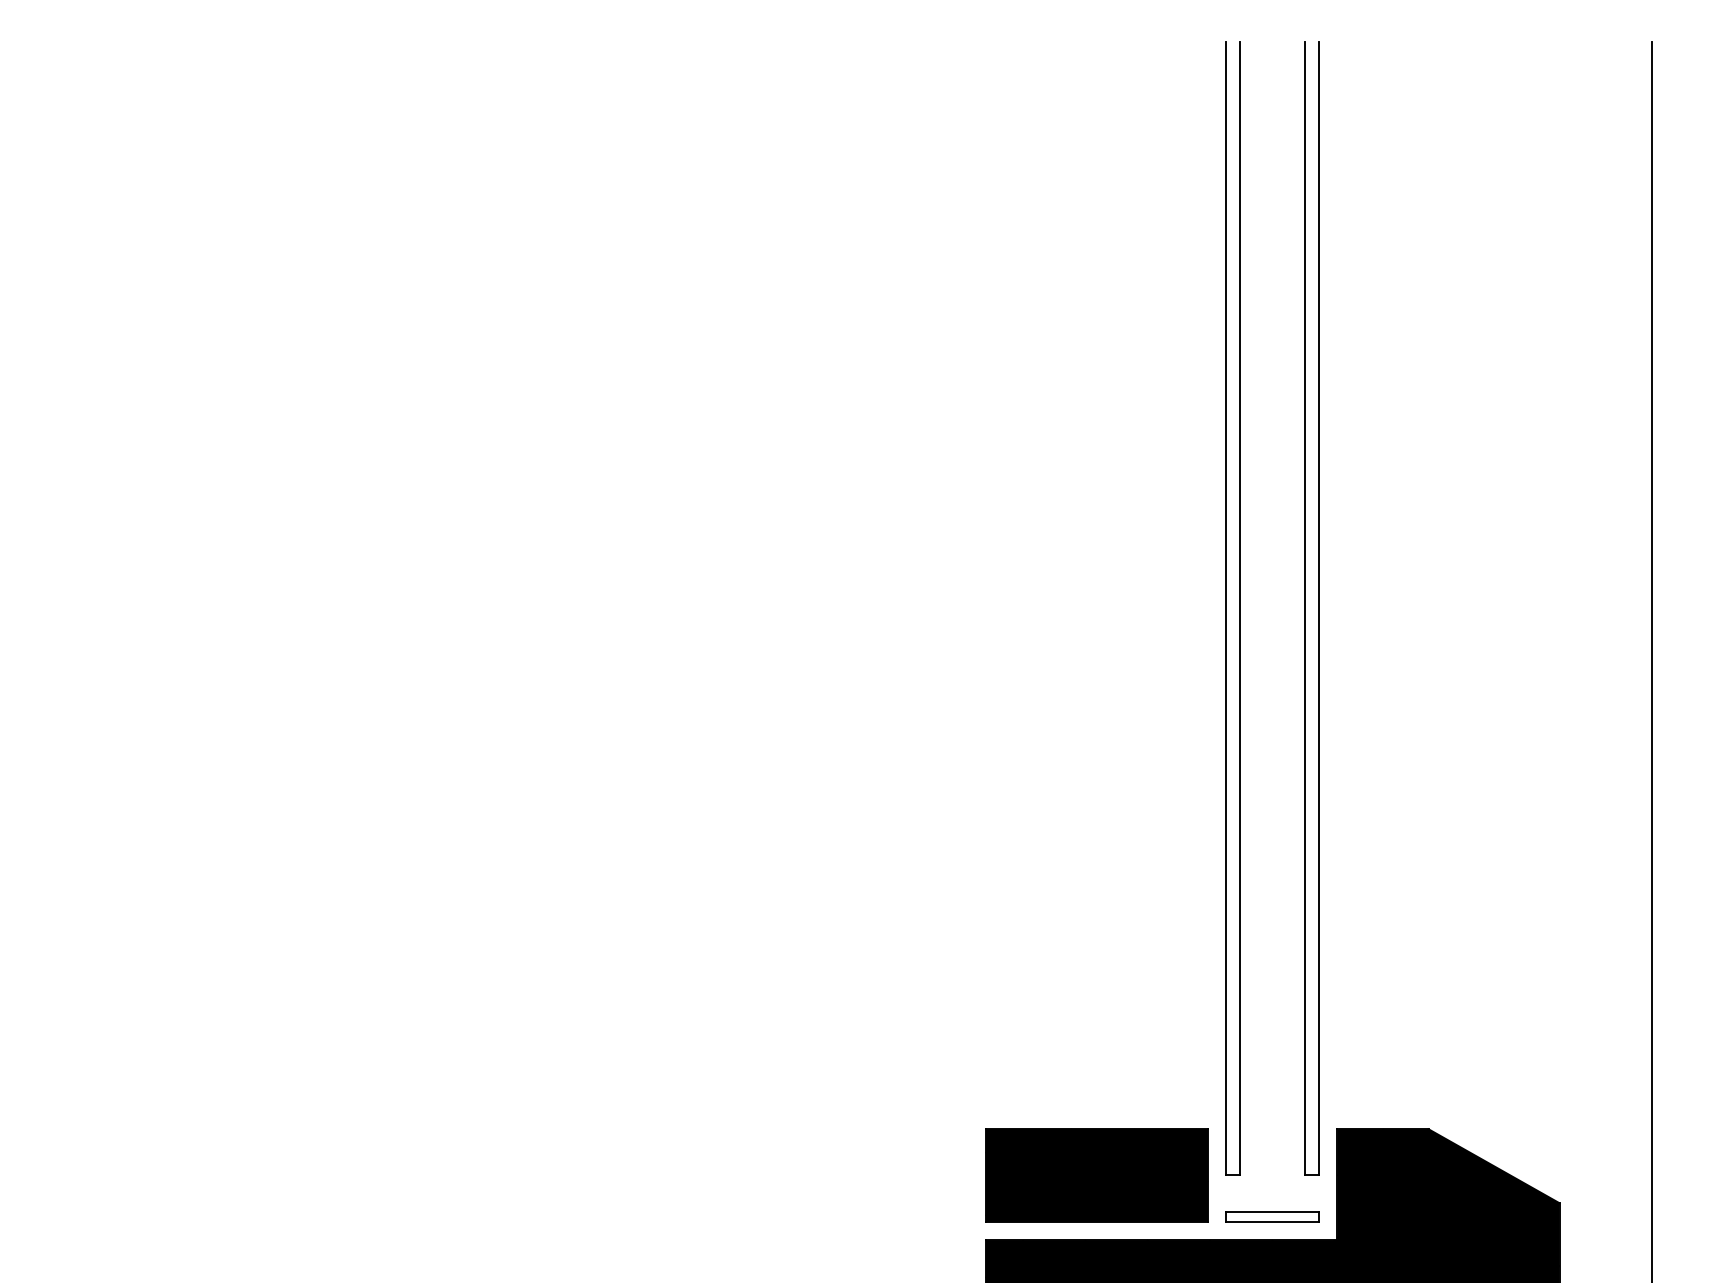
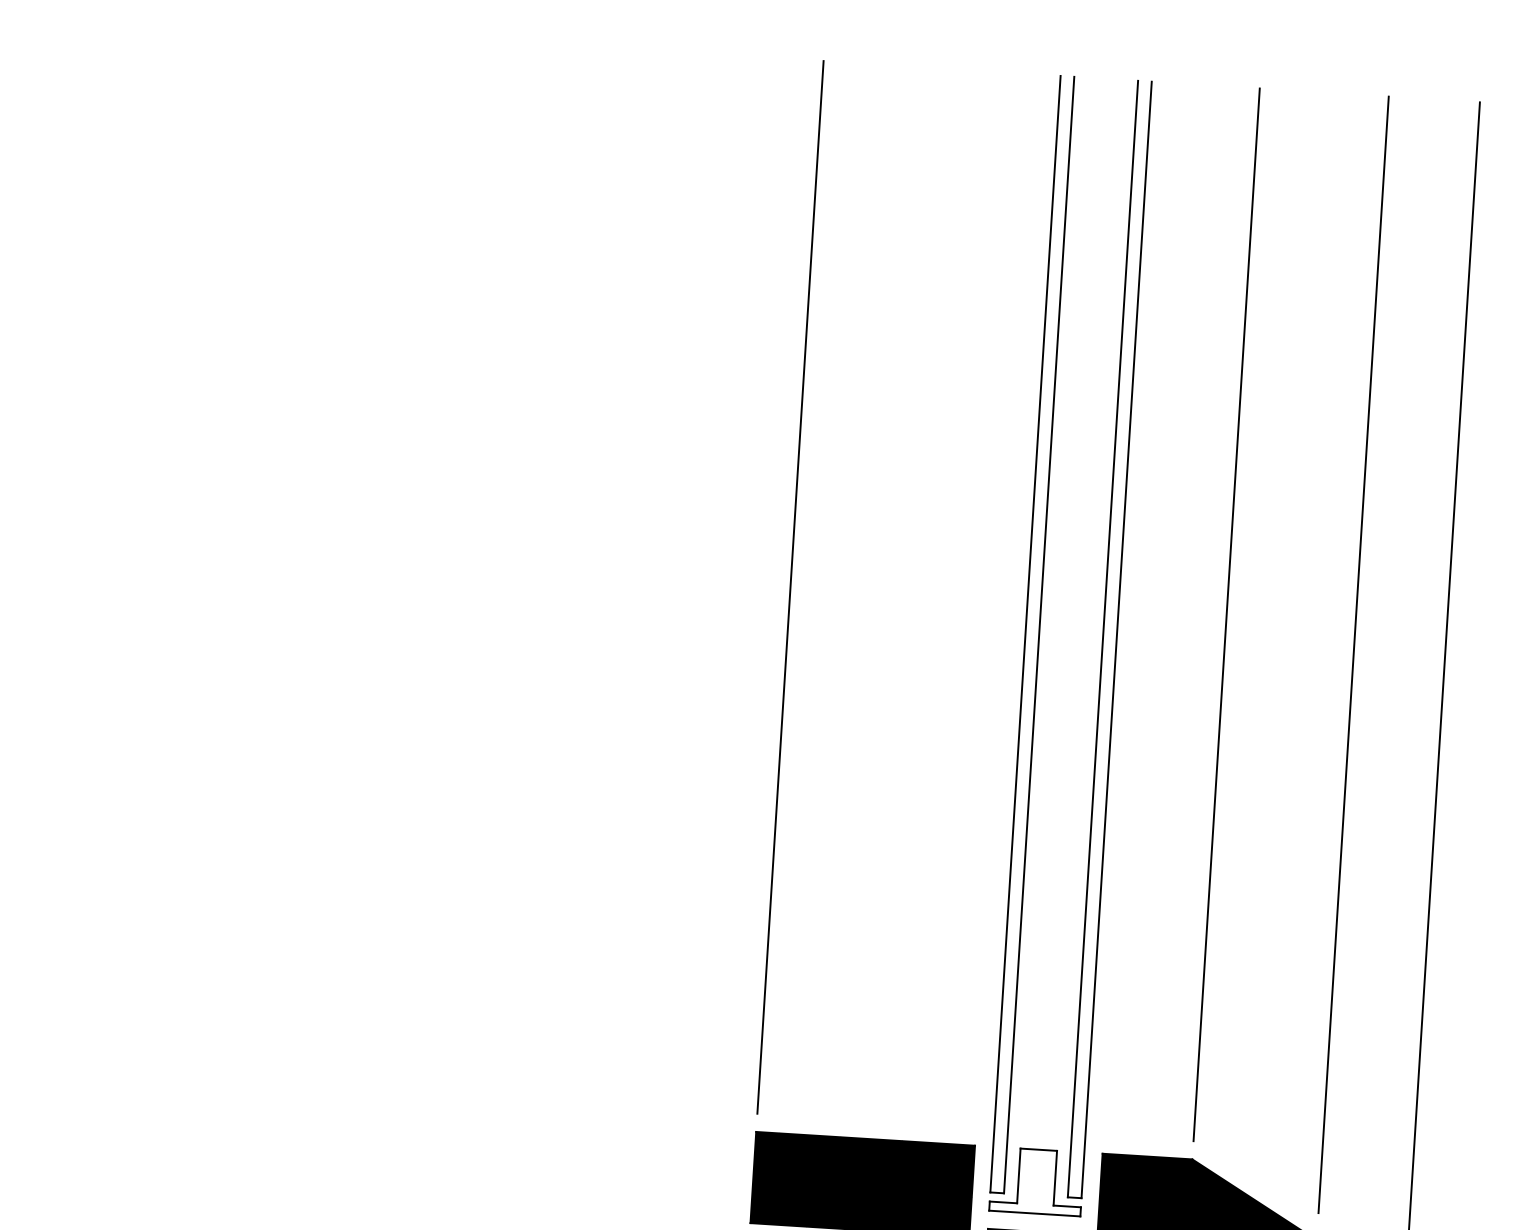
line: (985, 576) -> (790, 587), added
line: (1428, 576) -> (1226, 614), added
line: (1559, 608) -> (1353, 654), added
part: (1272, 1161) -> (1036, 1181), added

